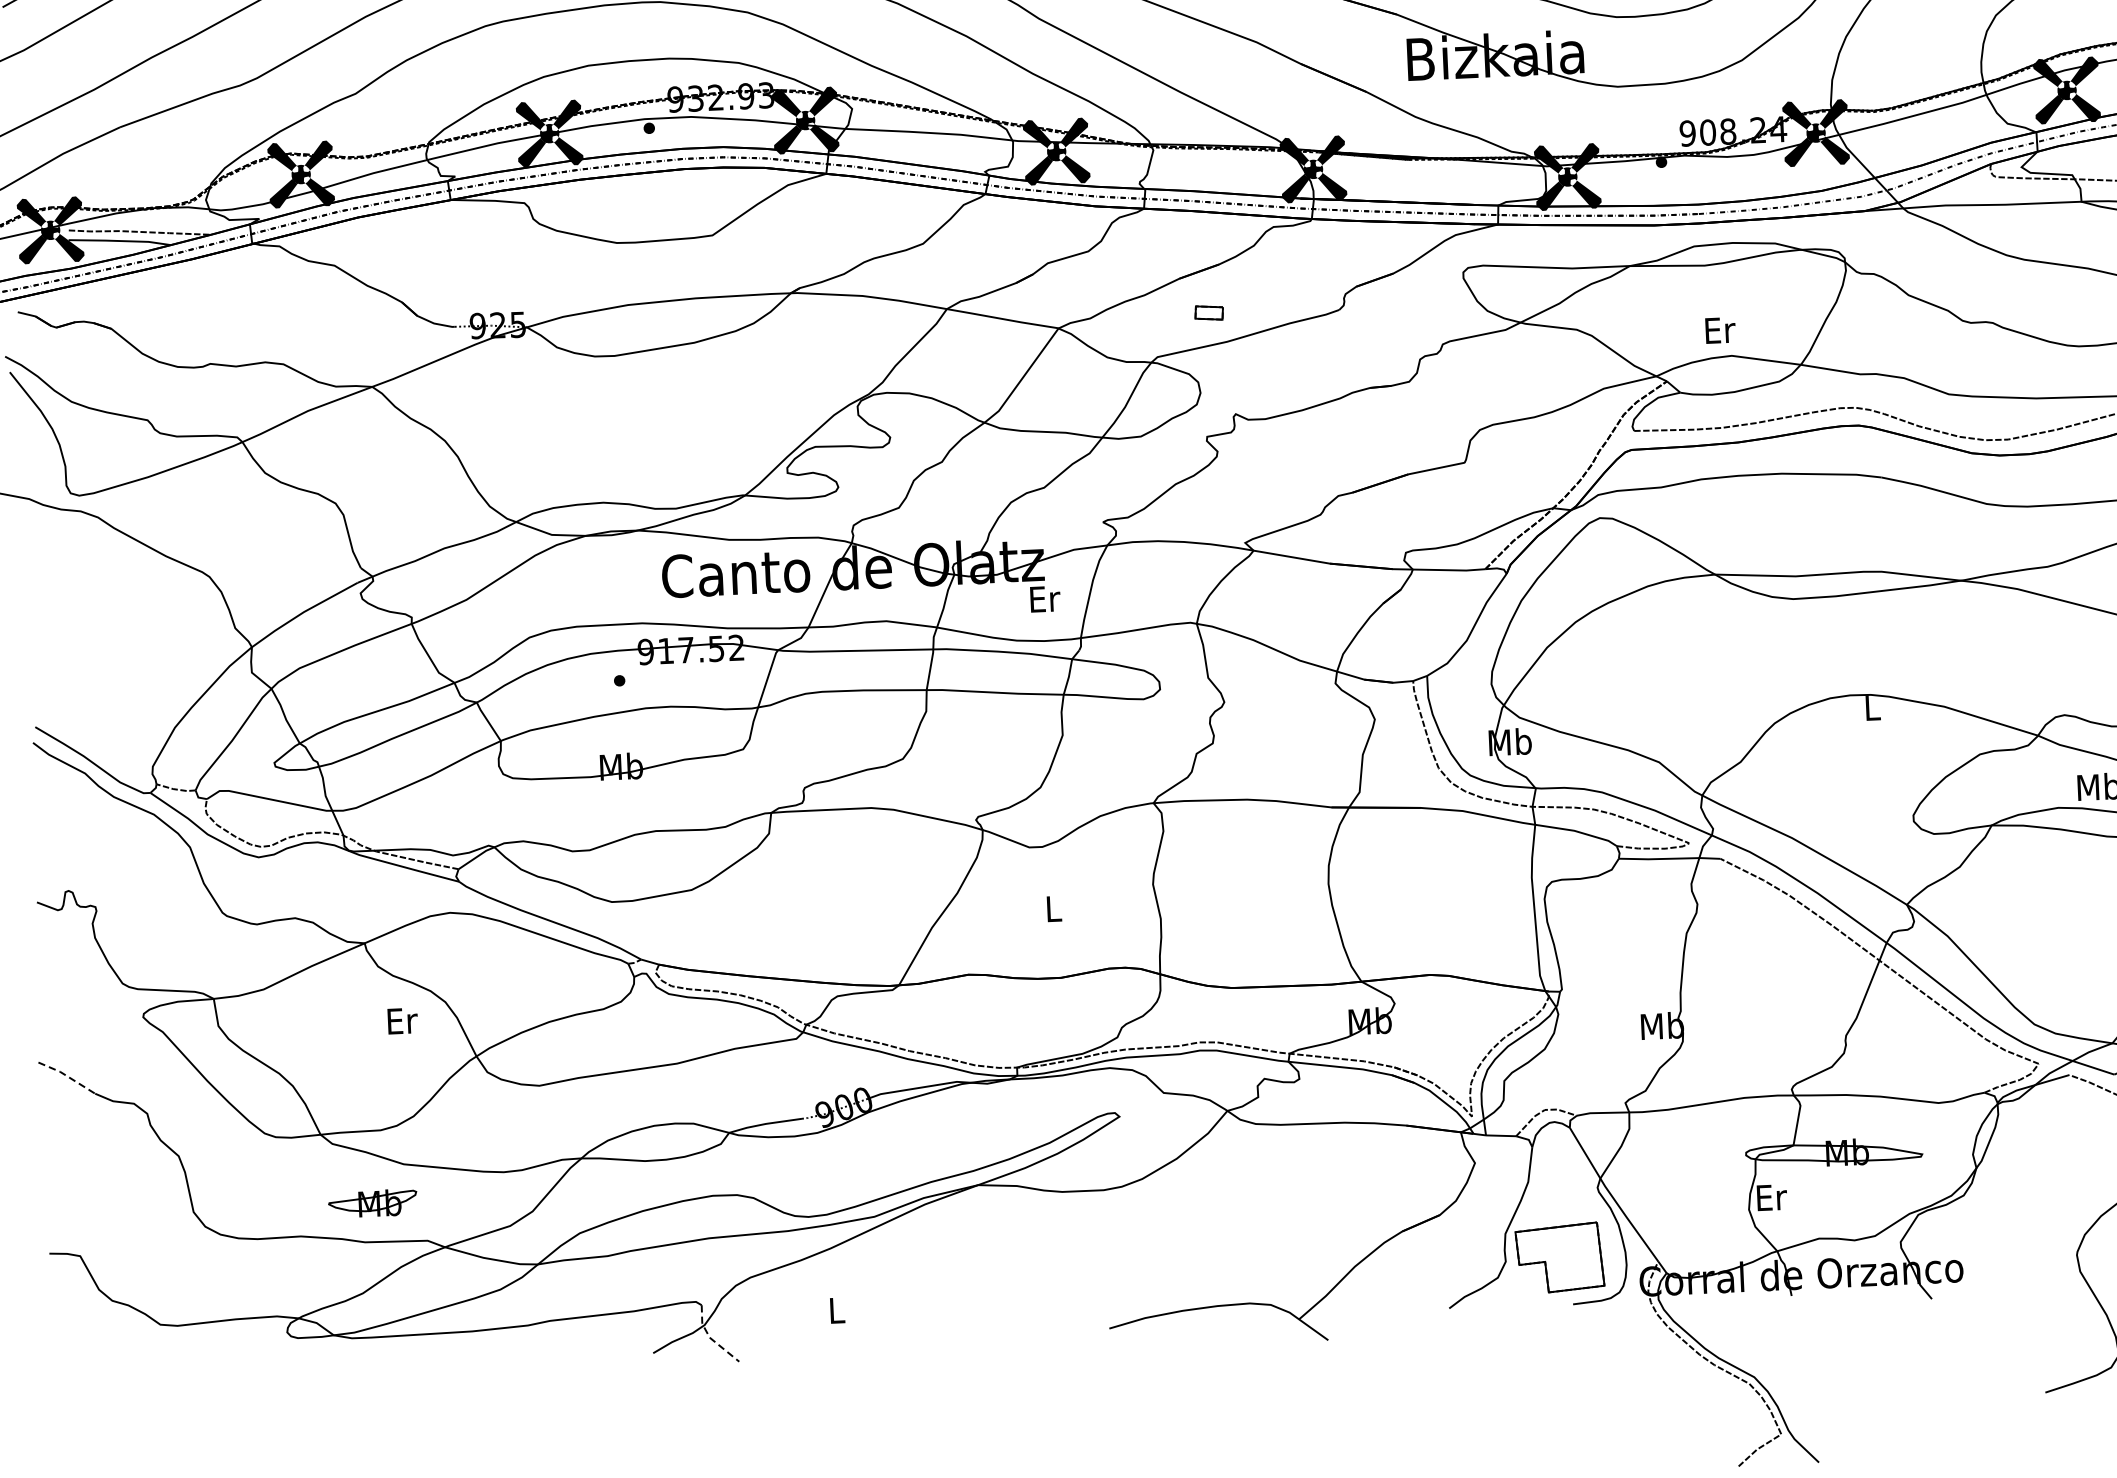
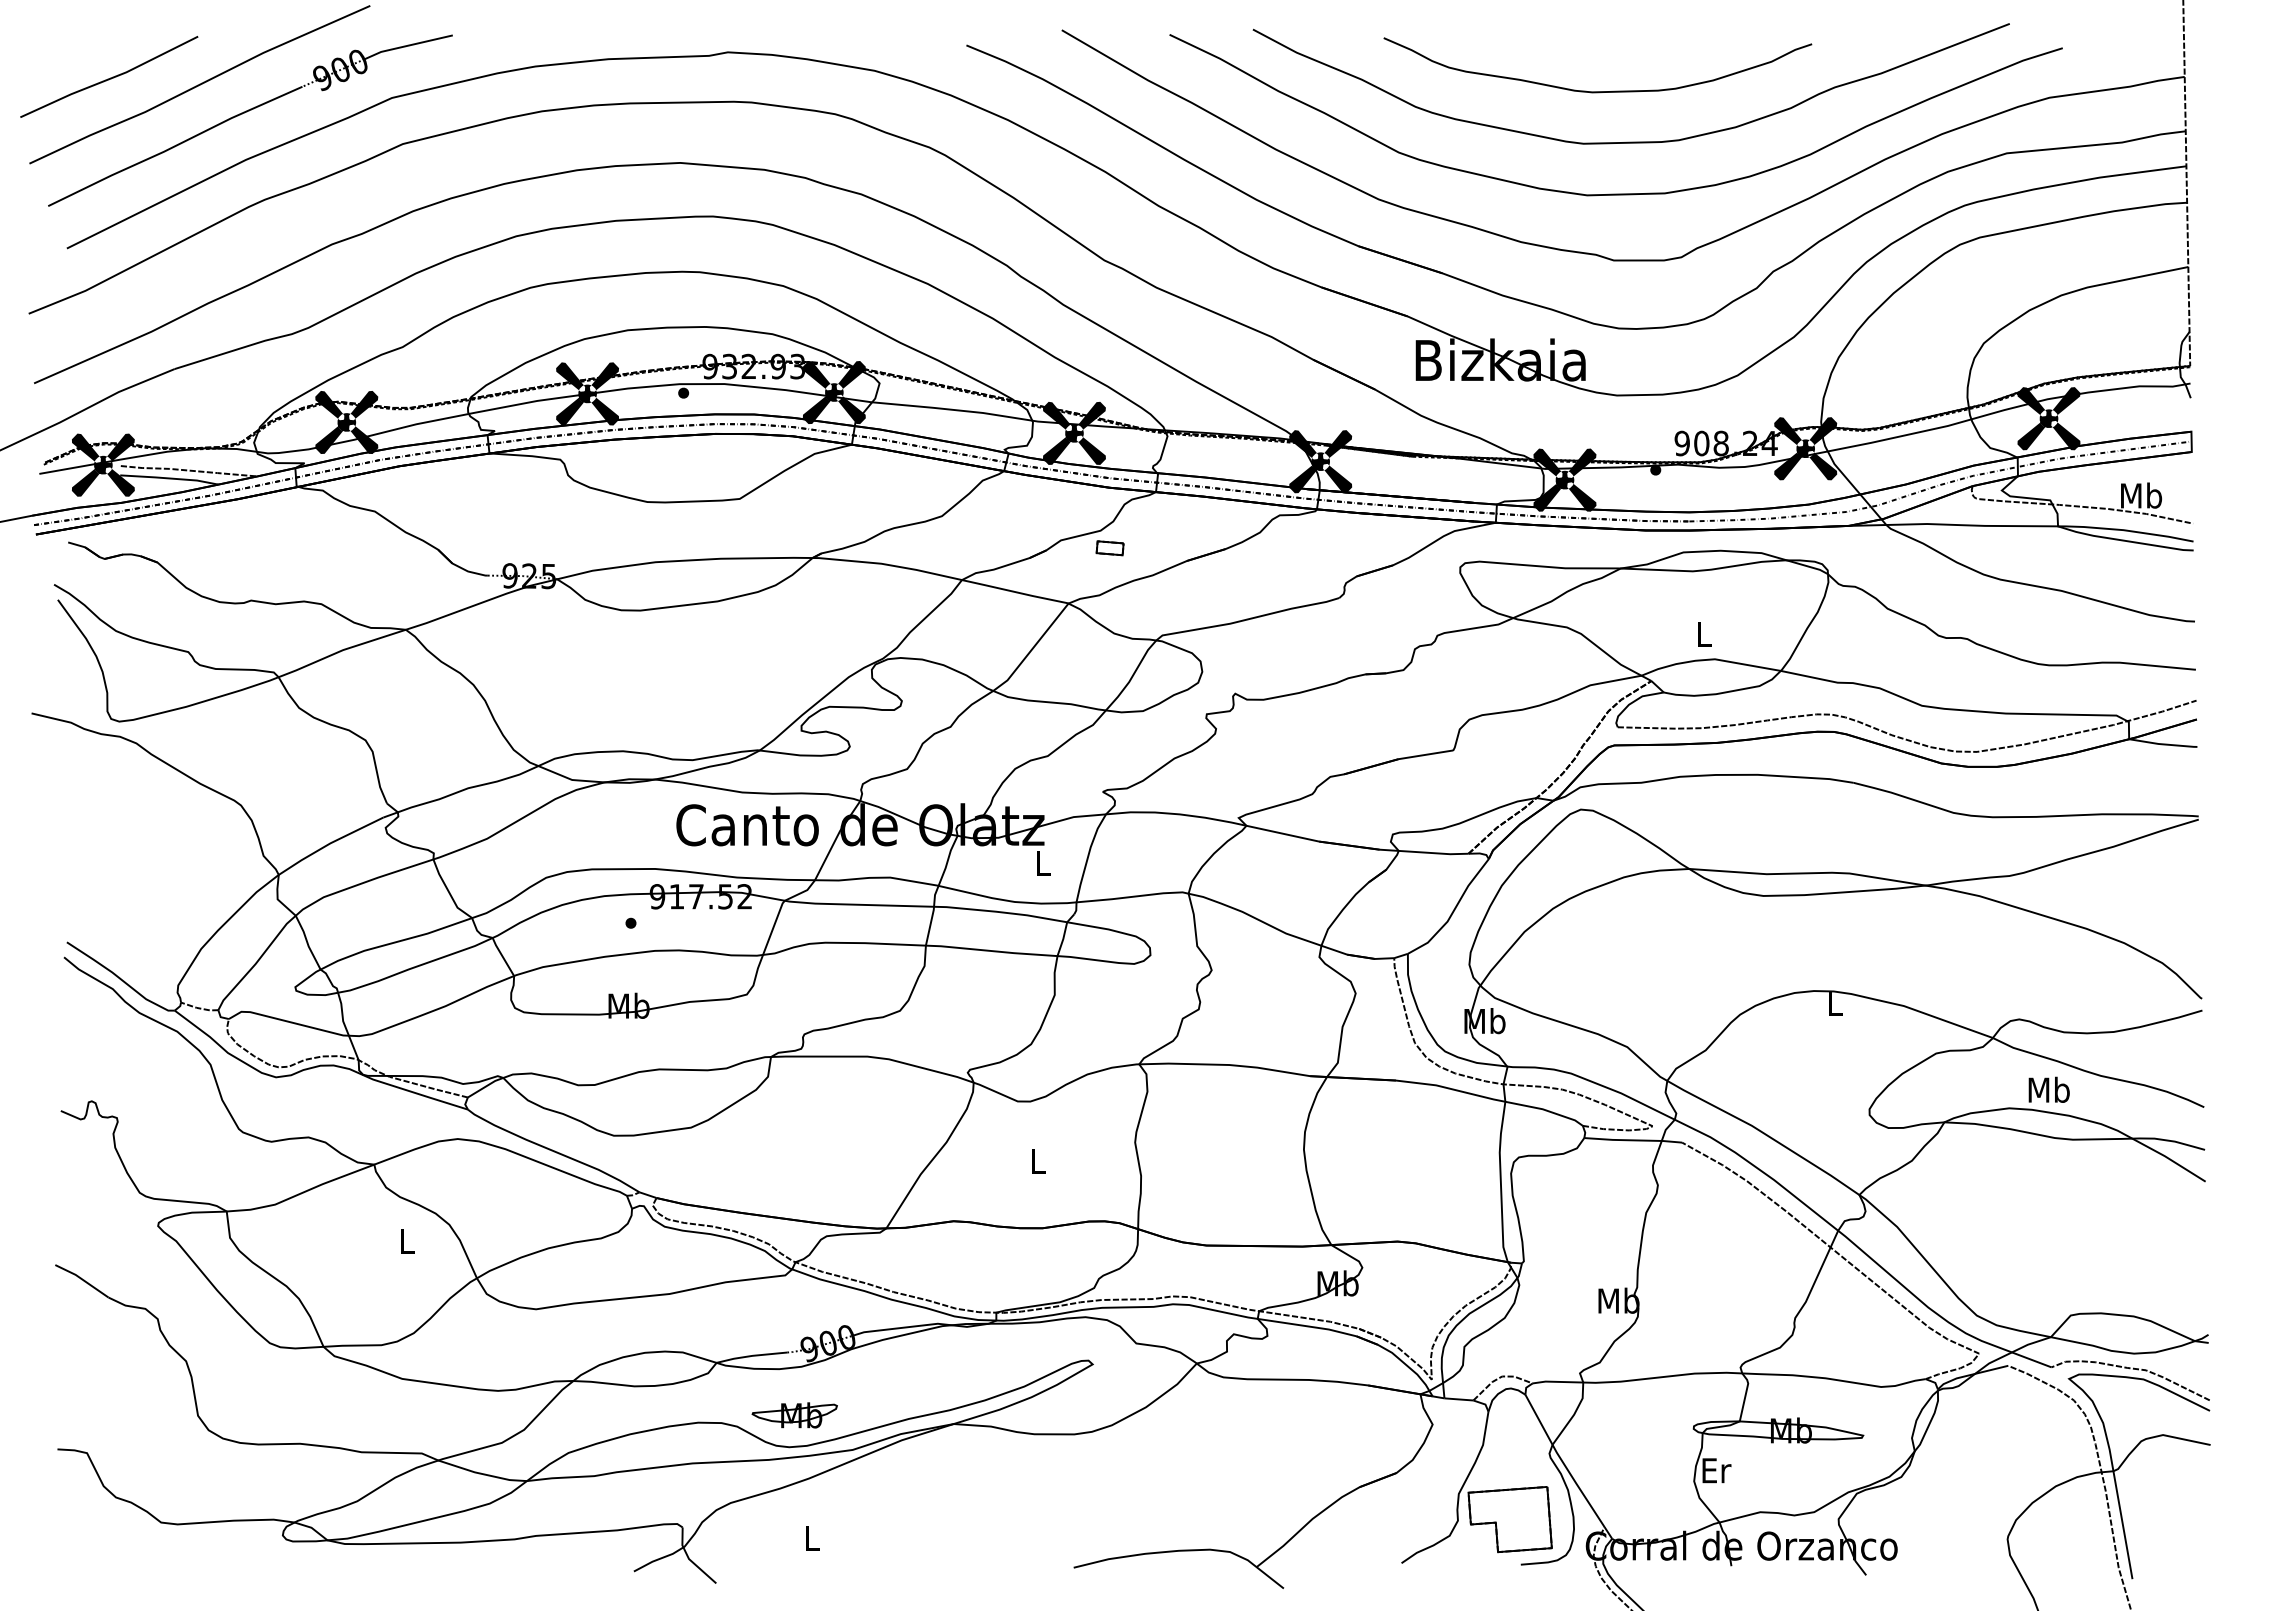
part: (1208, 313) -> (1109, 548), moved
text: (1719, 330) -> (1704, 634), Er -> L
text: (1044, 599) -> (1043, 863), Er -> L
text: (402, 1020) -> (407, 1240), Er -> L
line: (67, 1076) -> (82, 1279), dashed -> solid
part: (372, 1203) -> (794, 1415), moved
line: (710, 1338) -> (689, 1559), dashed -> solid

